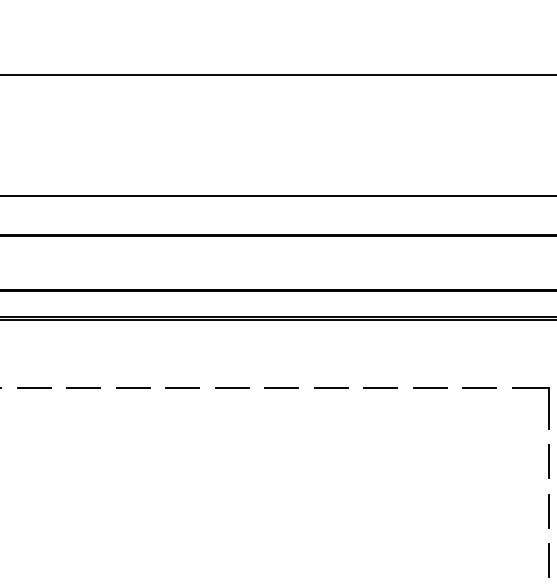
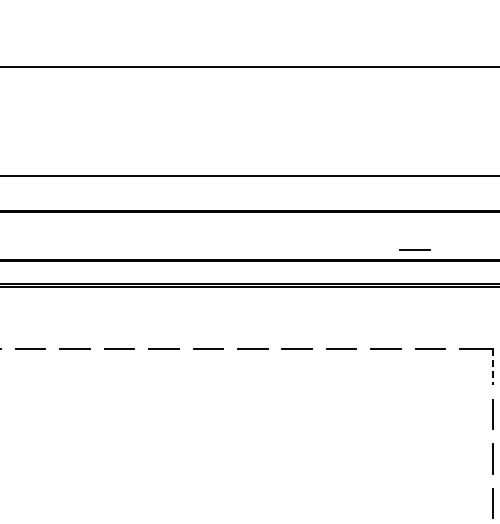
line: (461, 278) -> (414, 249), added
line: (549, 409) -> (493, 367), solid -> dashed

